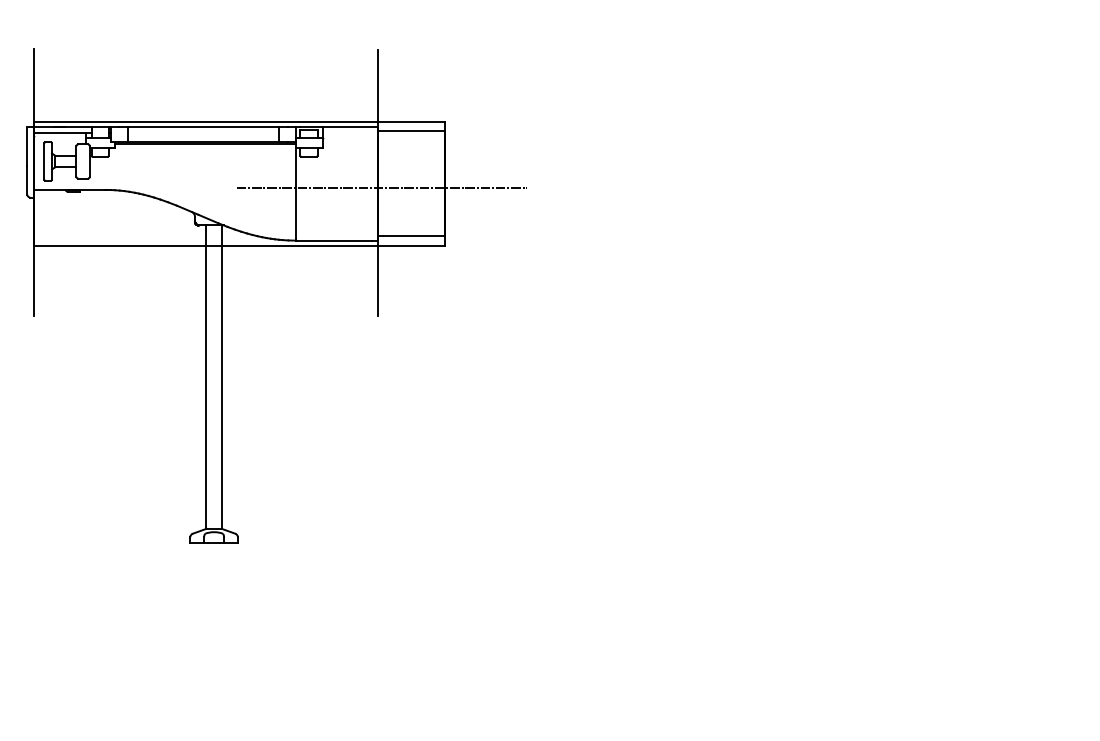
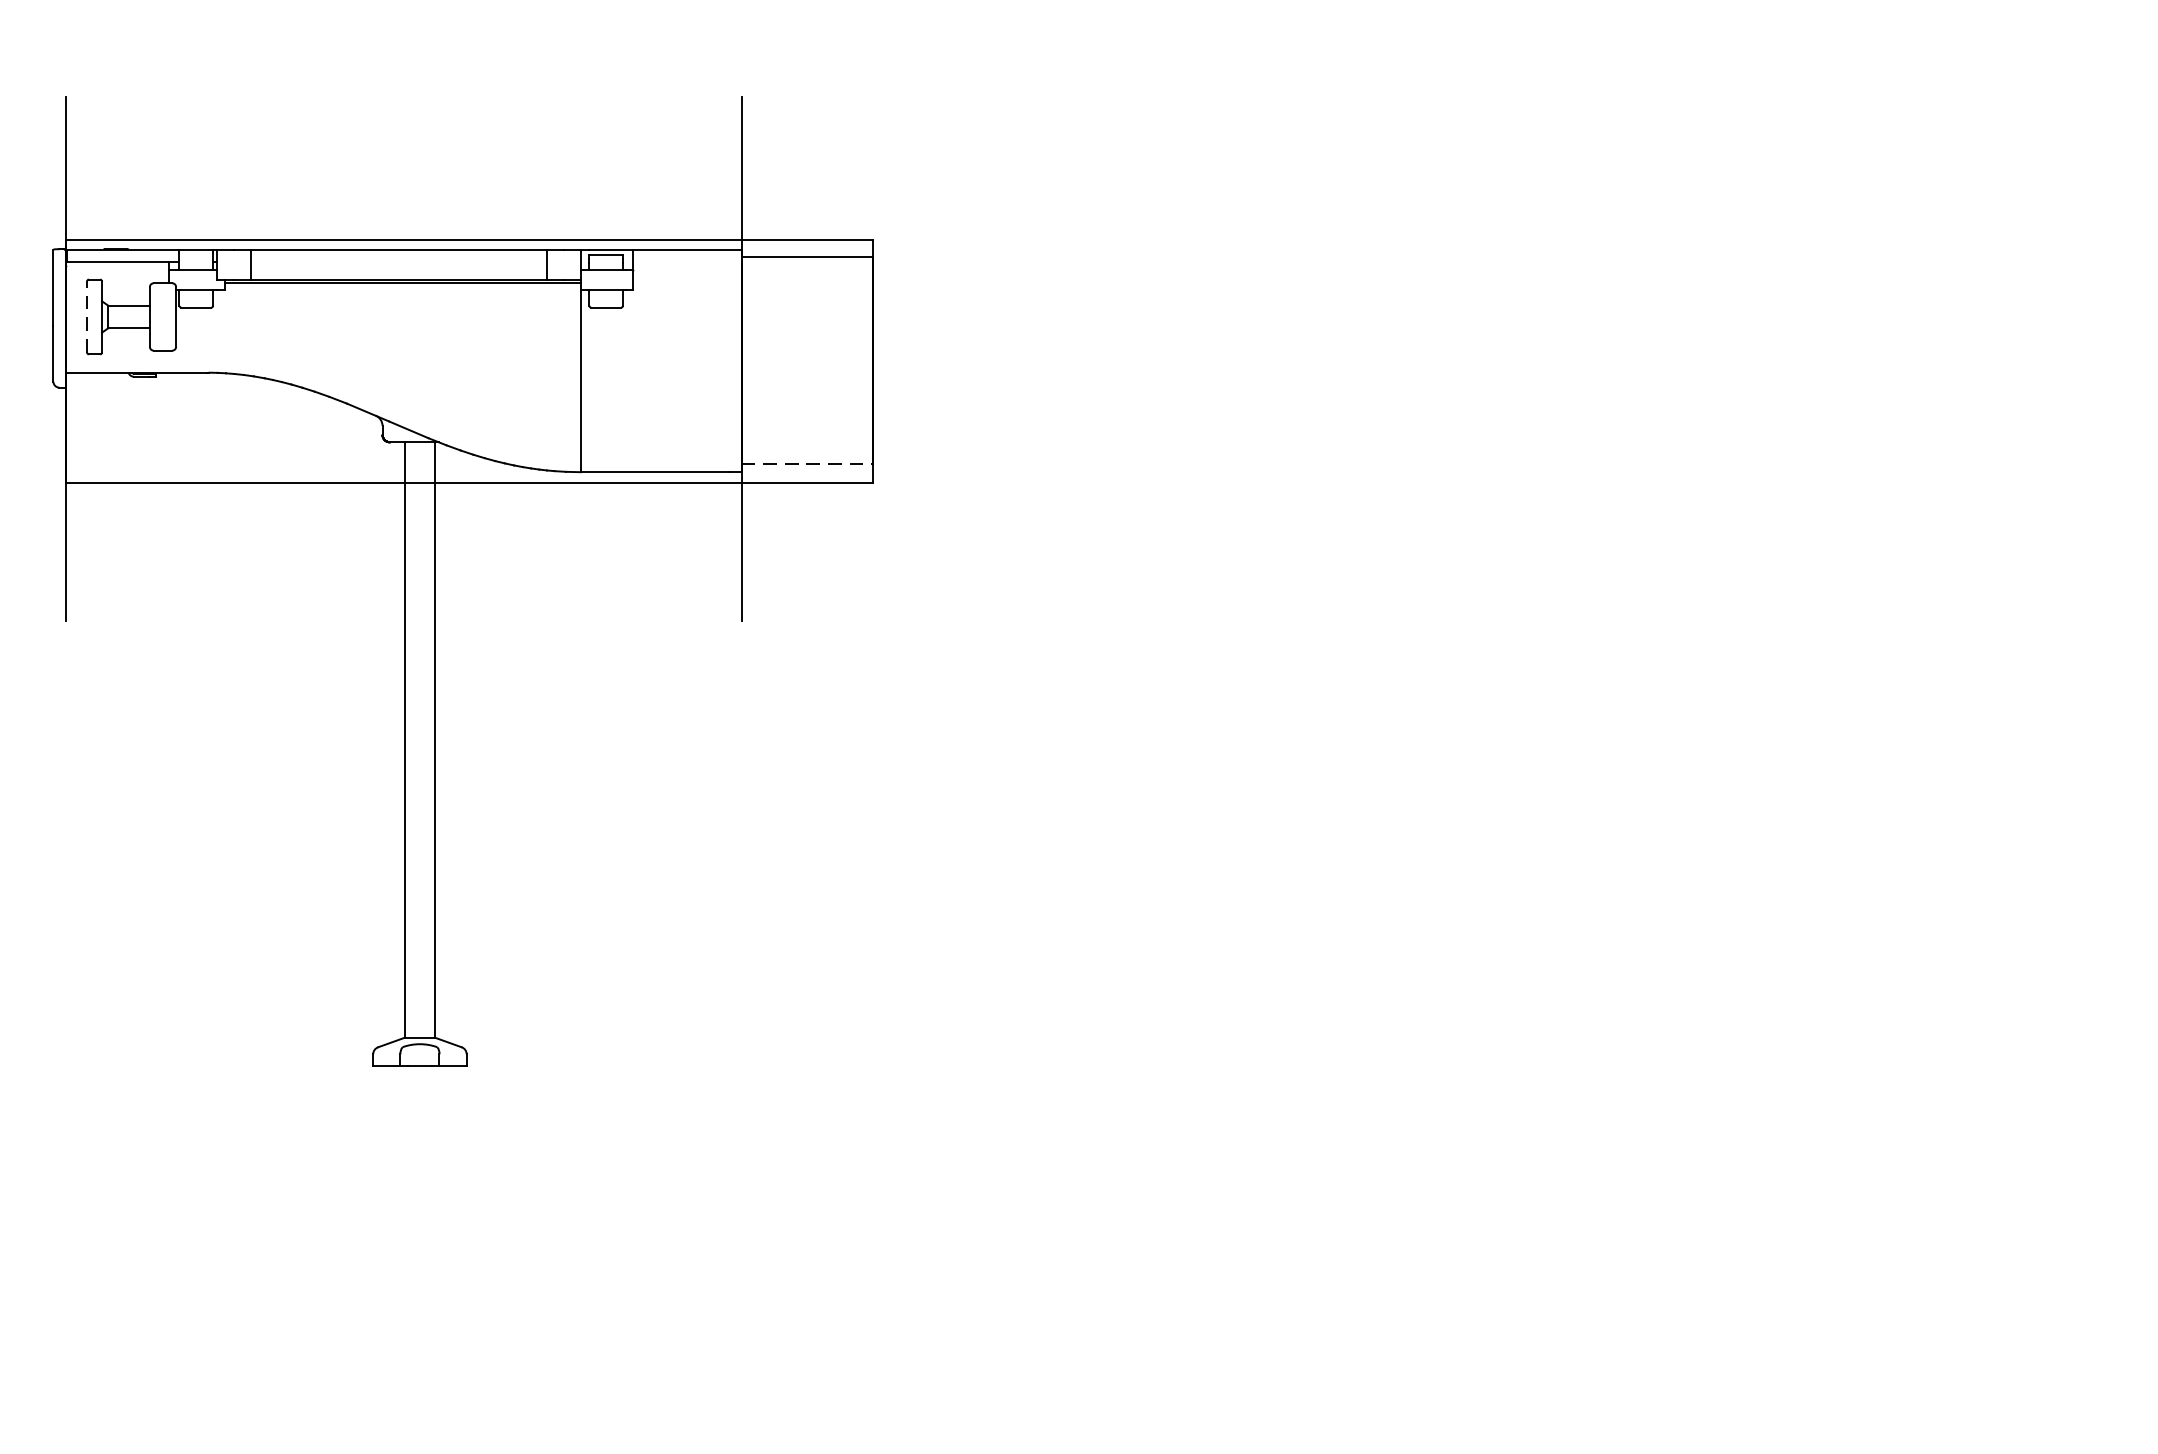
line: (44, 161) -> (87, 316), solid -> dashed
line: (381, 188) -> (748, 369), removed
line: (411, 236) -> (807, 464), solid -> dashed

